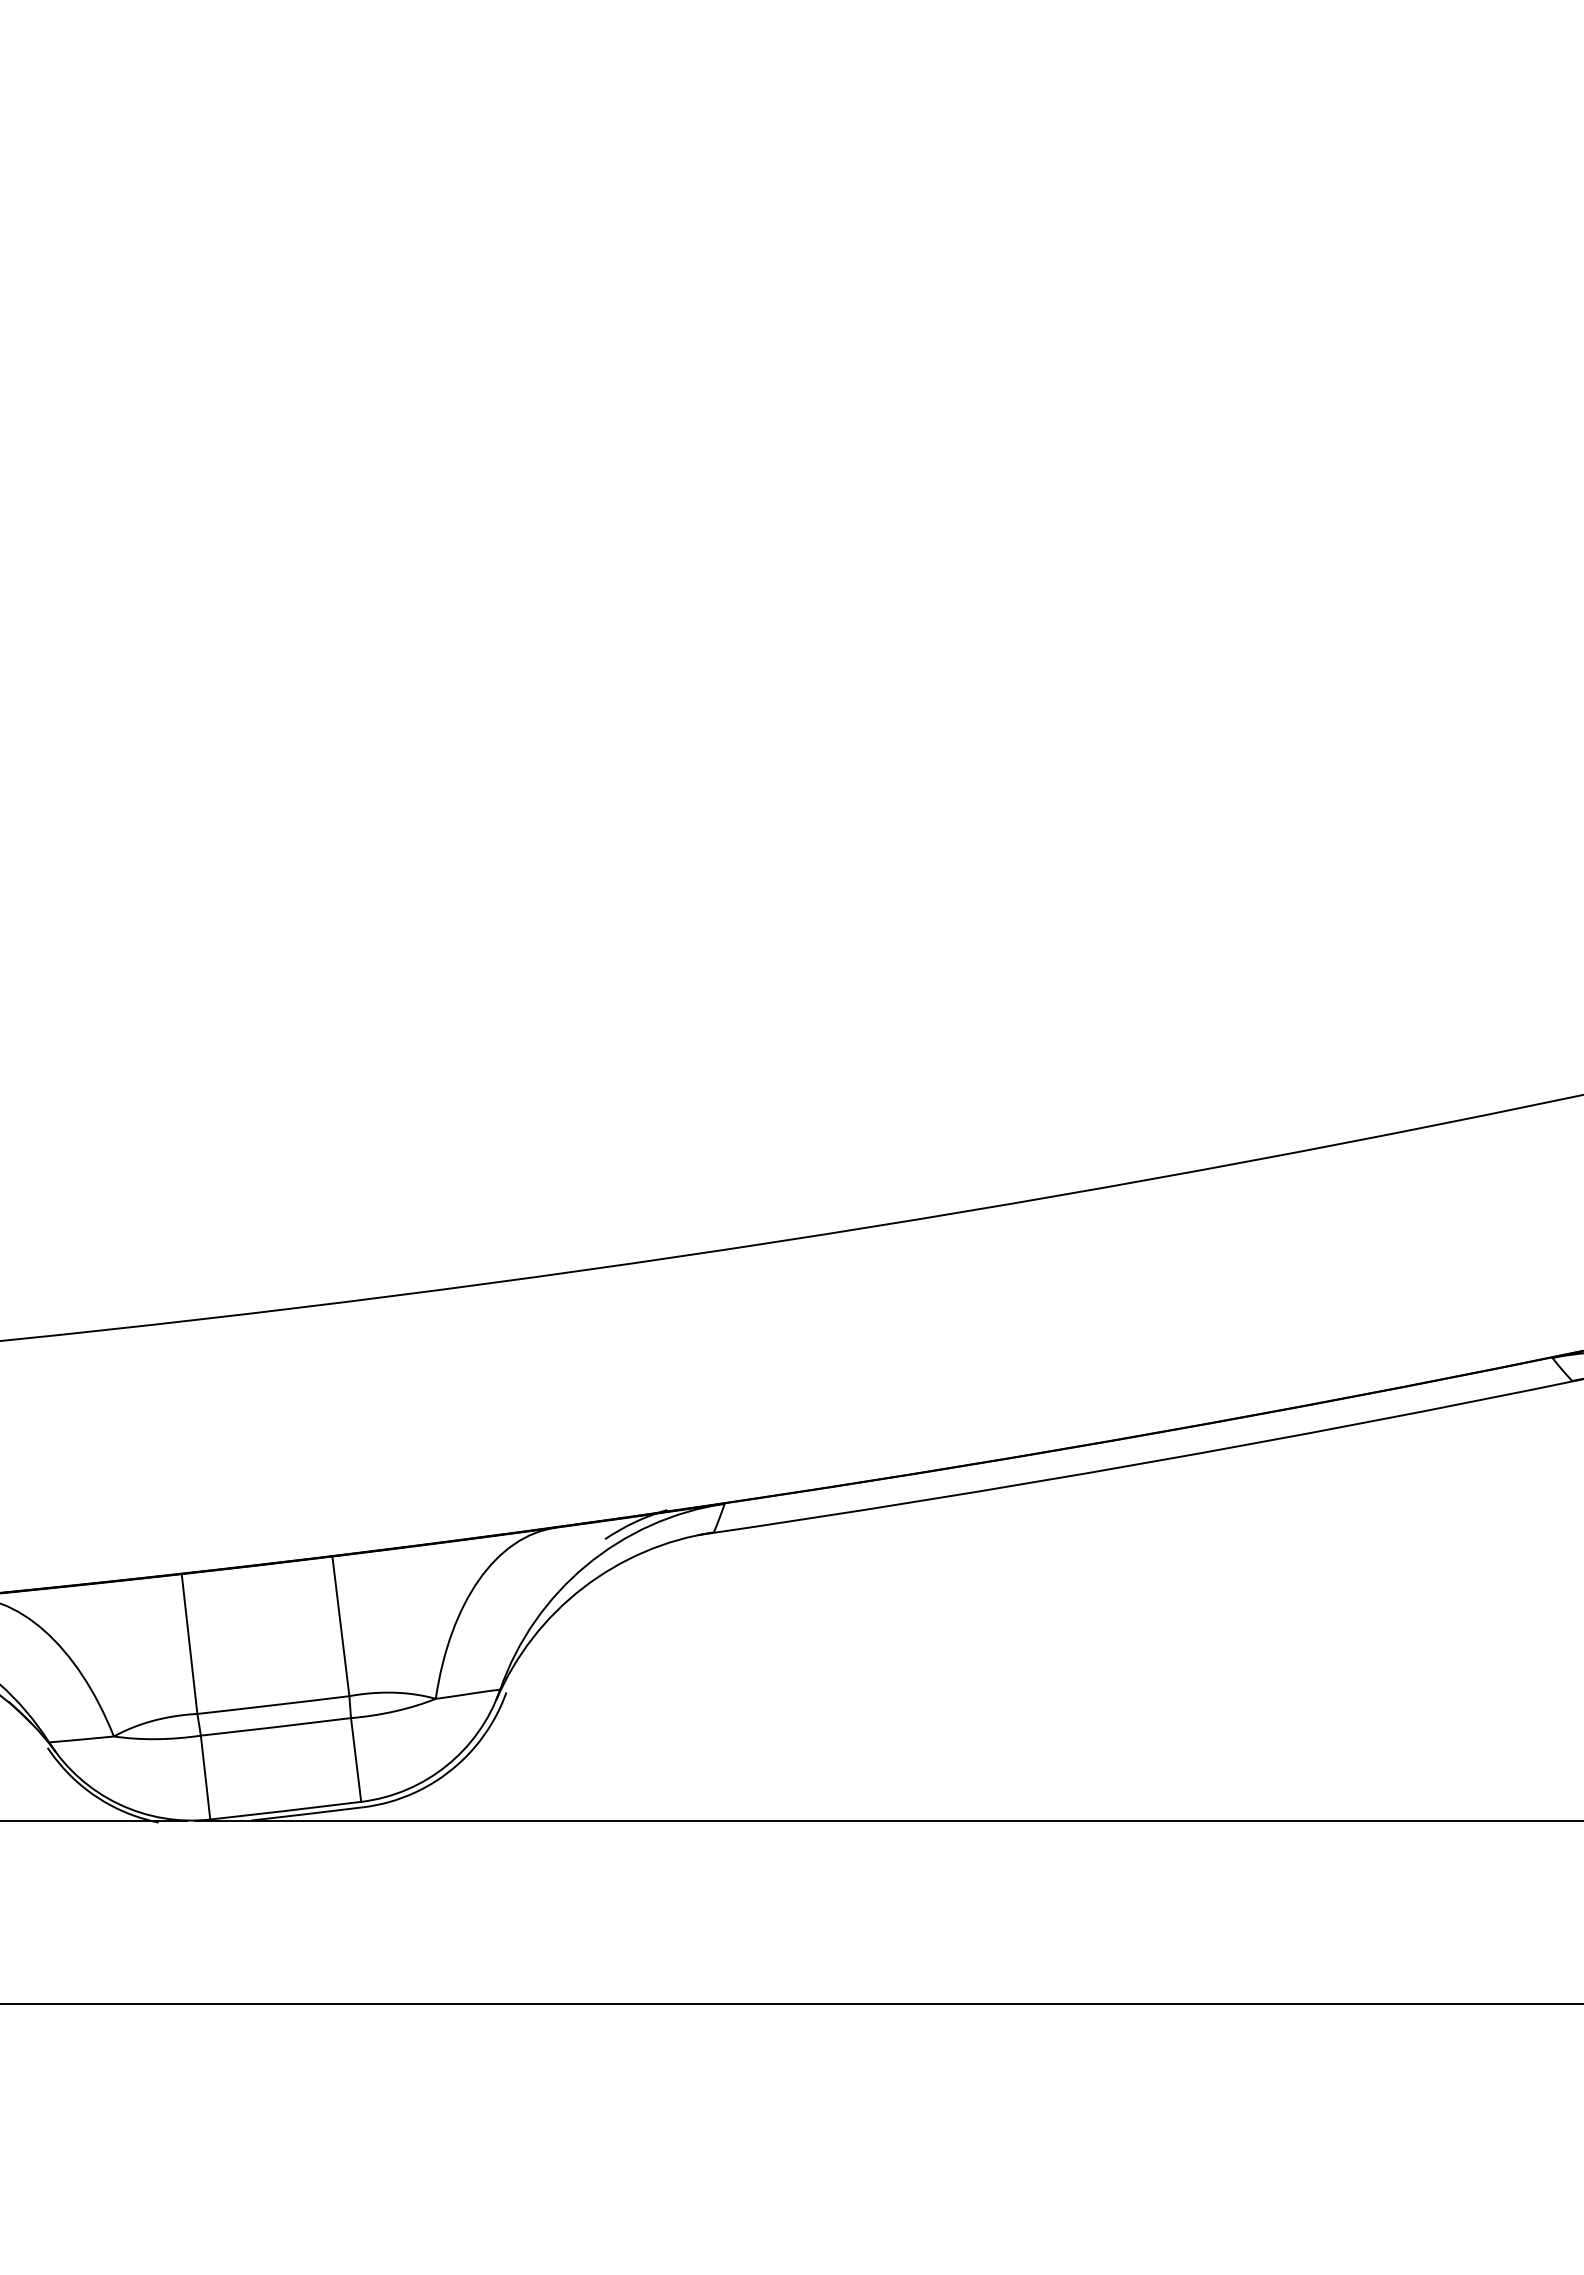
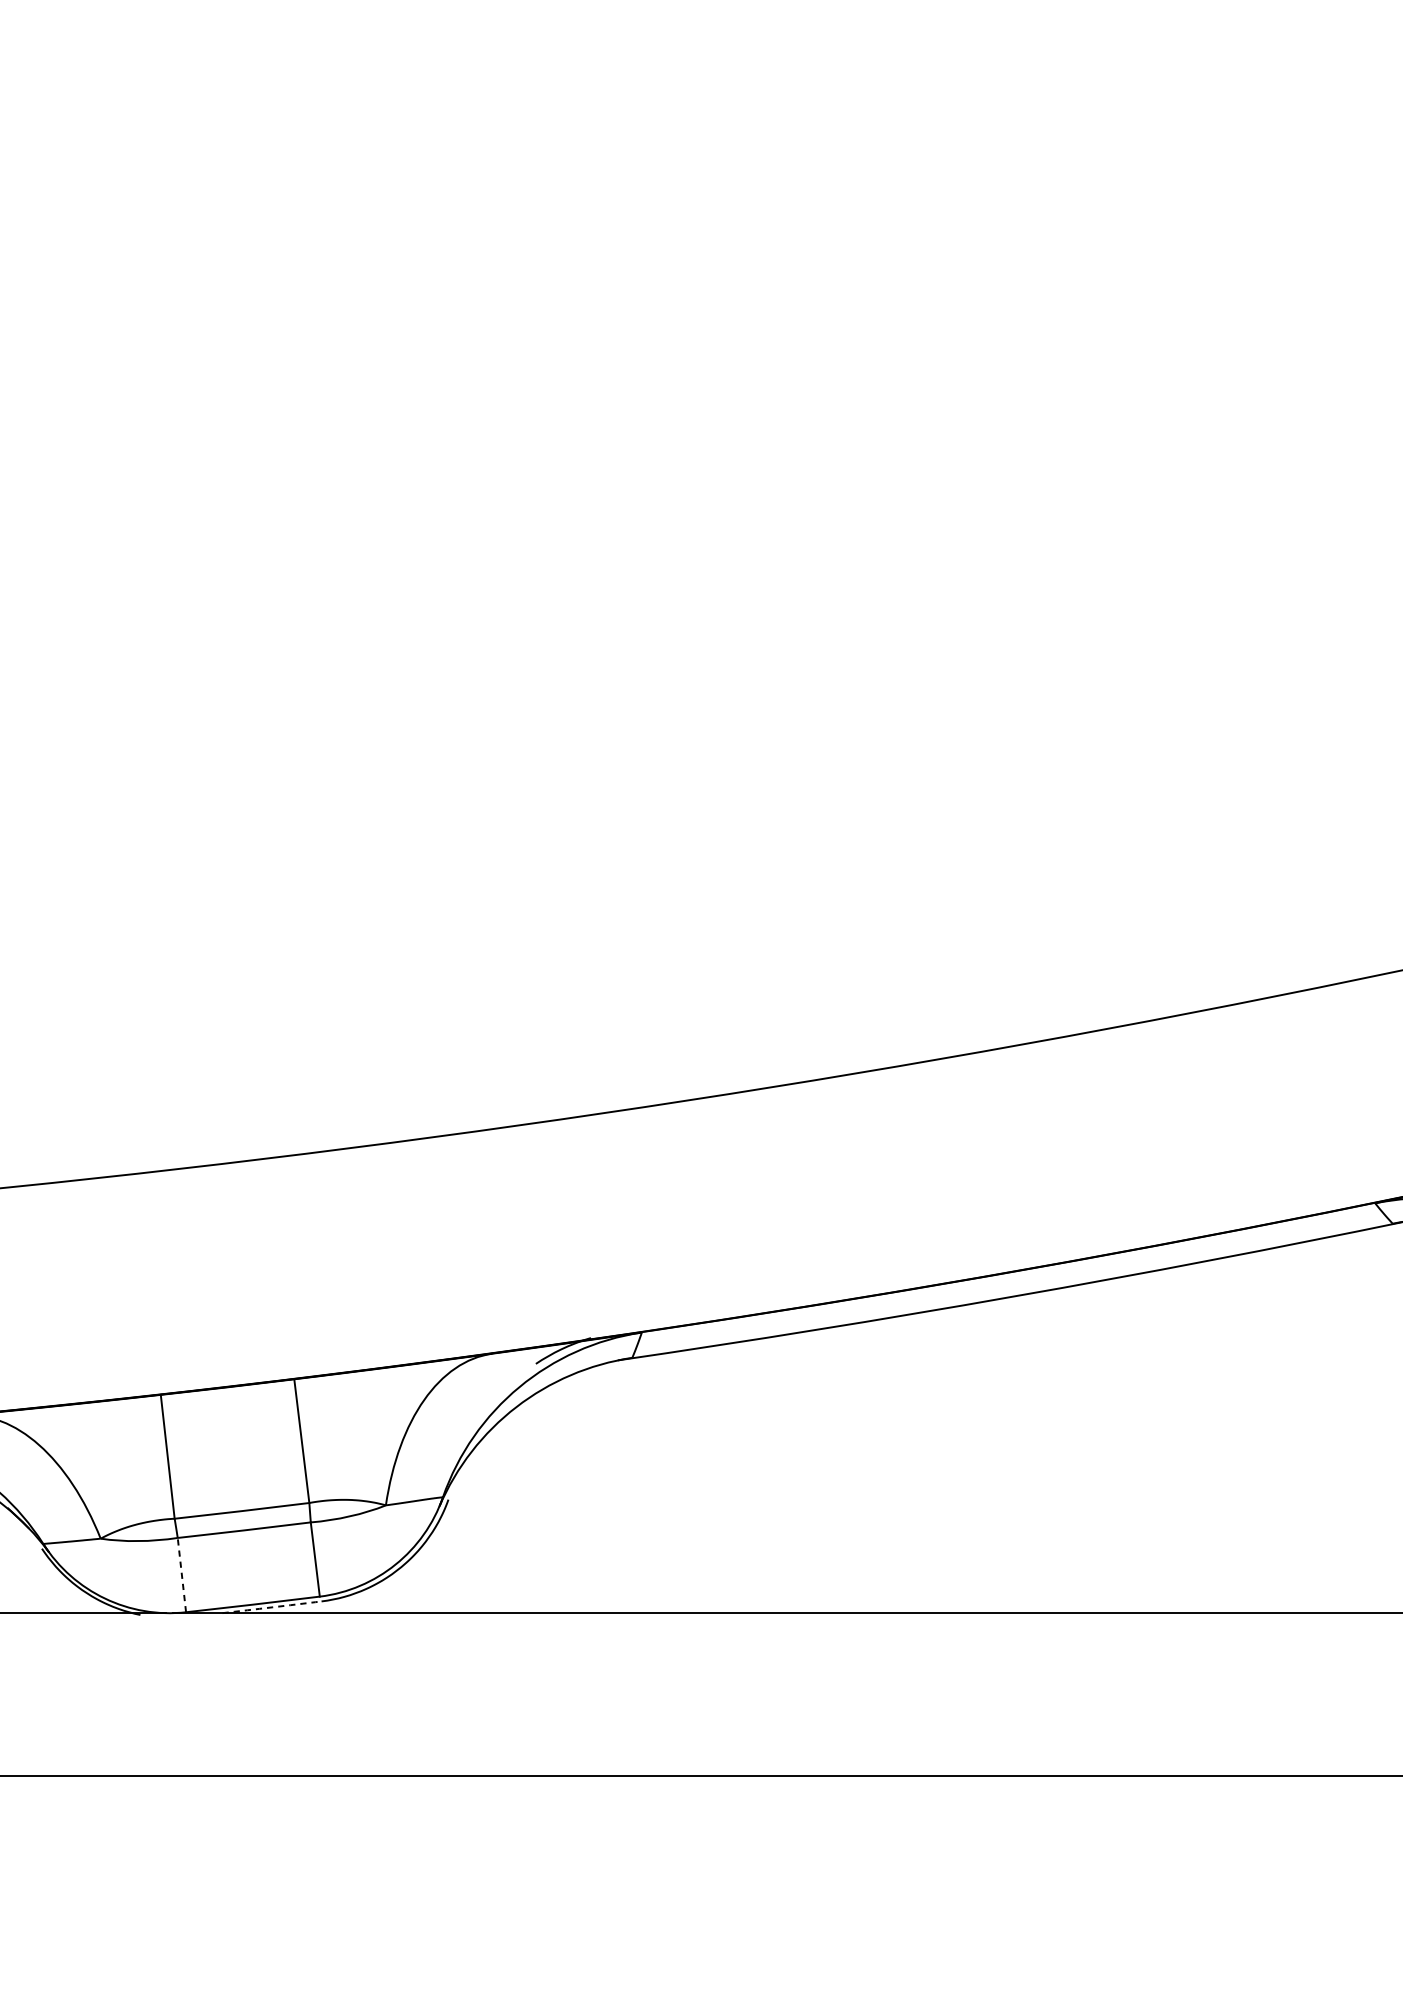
line: (205, 1777) -> (181, 1575), solid -> dashed
arc: (307, 1814) -> (272, 1607), solid -> dashed

